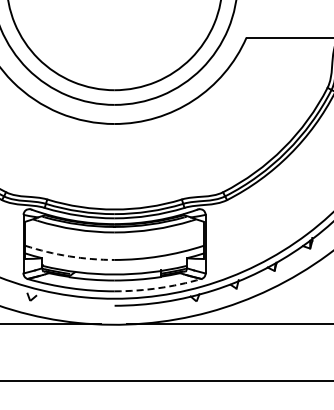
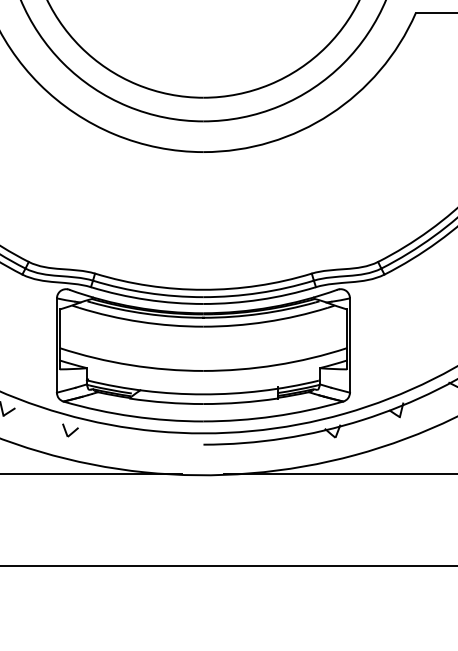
arc: (69, 256) -> (130, 365), dashed -> solid
arc: (158, 288) -> (274, 416), dashed -> solid

